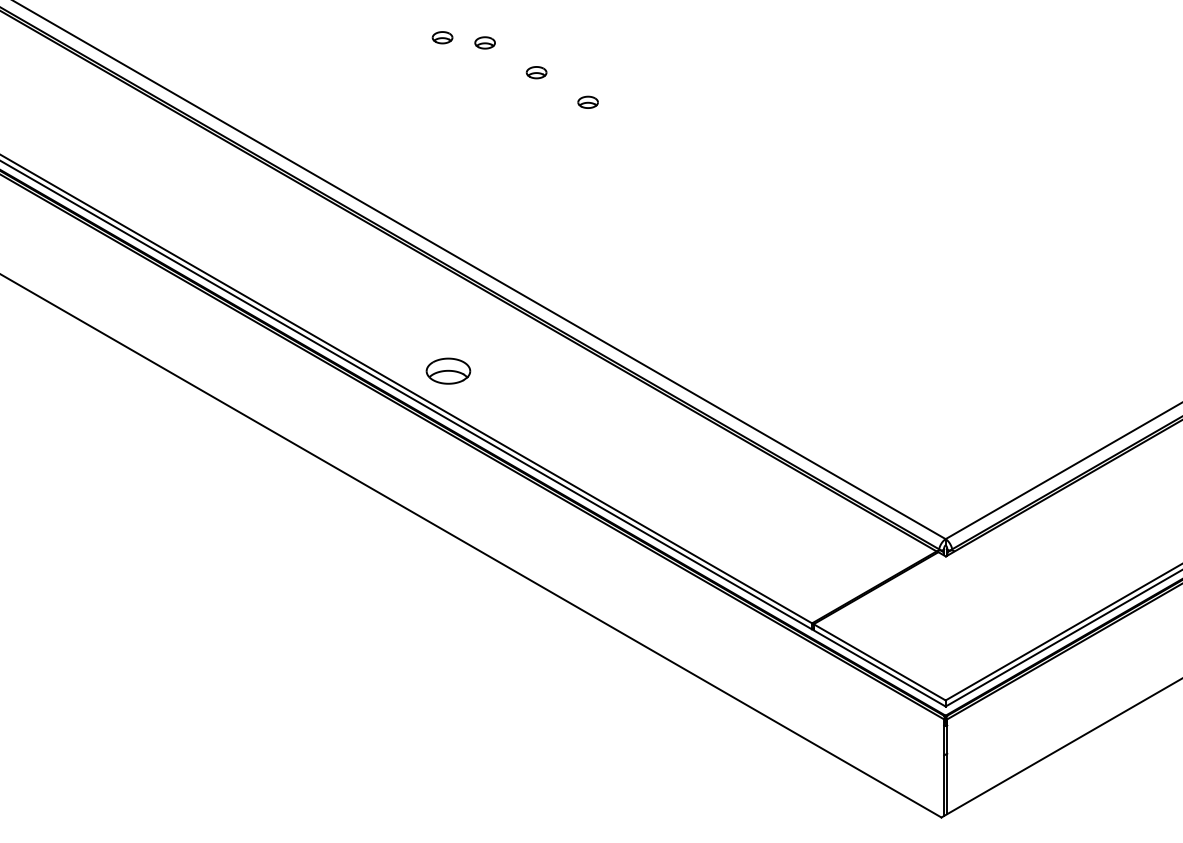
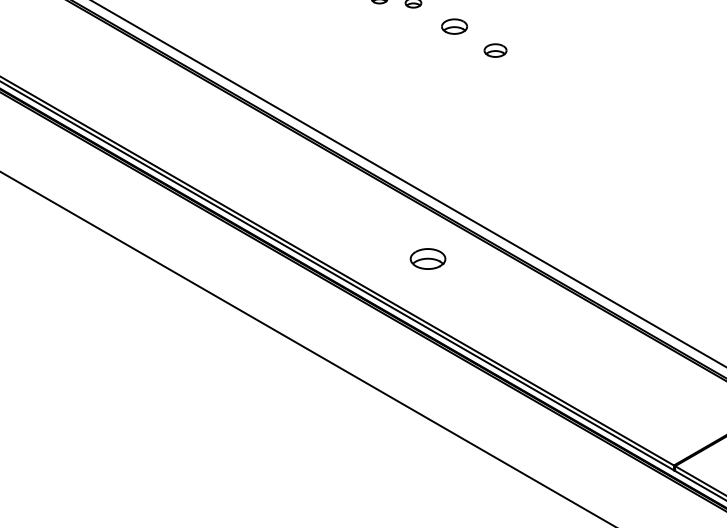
part: (536, 72) -> (454, 26), size x1.6
part: (587, 101) -> (495, 49), size x1.4
part: (448, 370) -> (428, 258), moved

